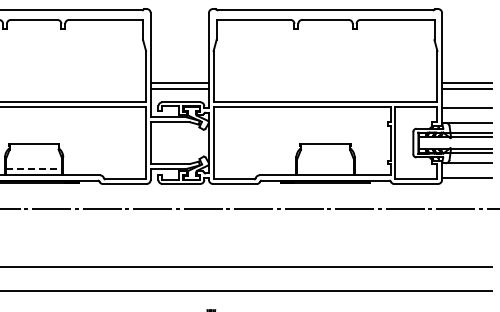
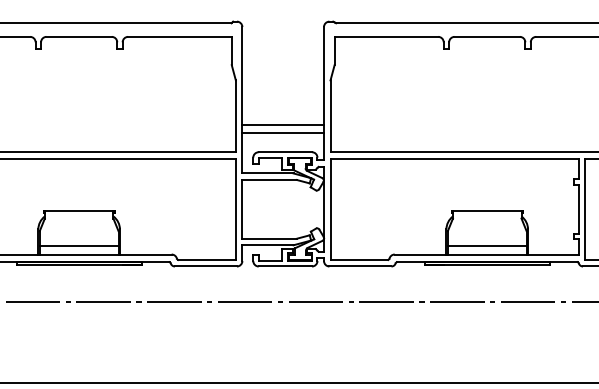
line: (34, 169) -> (79, 246), dashed -> solid
line: (325, 169) -> (487, 246), added

